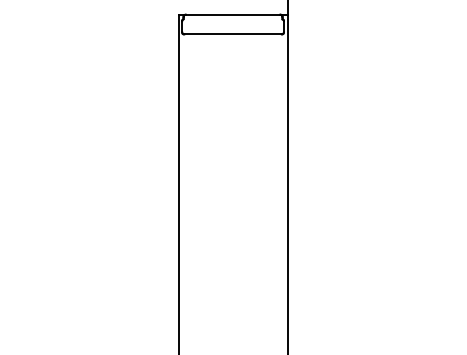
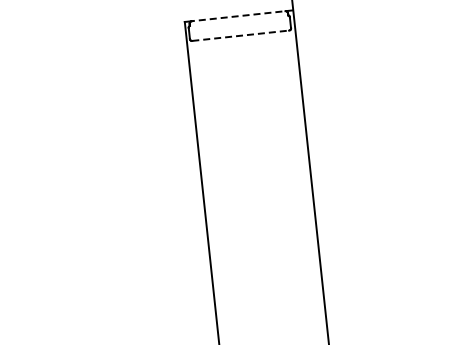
line: (236, 14) -> (242, 15), solid -> dashed
line: (233, 34) -> (241, 35), solid -> dashed

